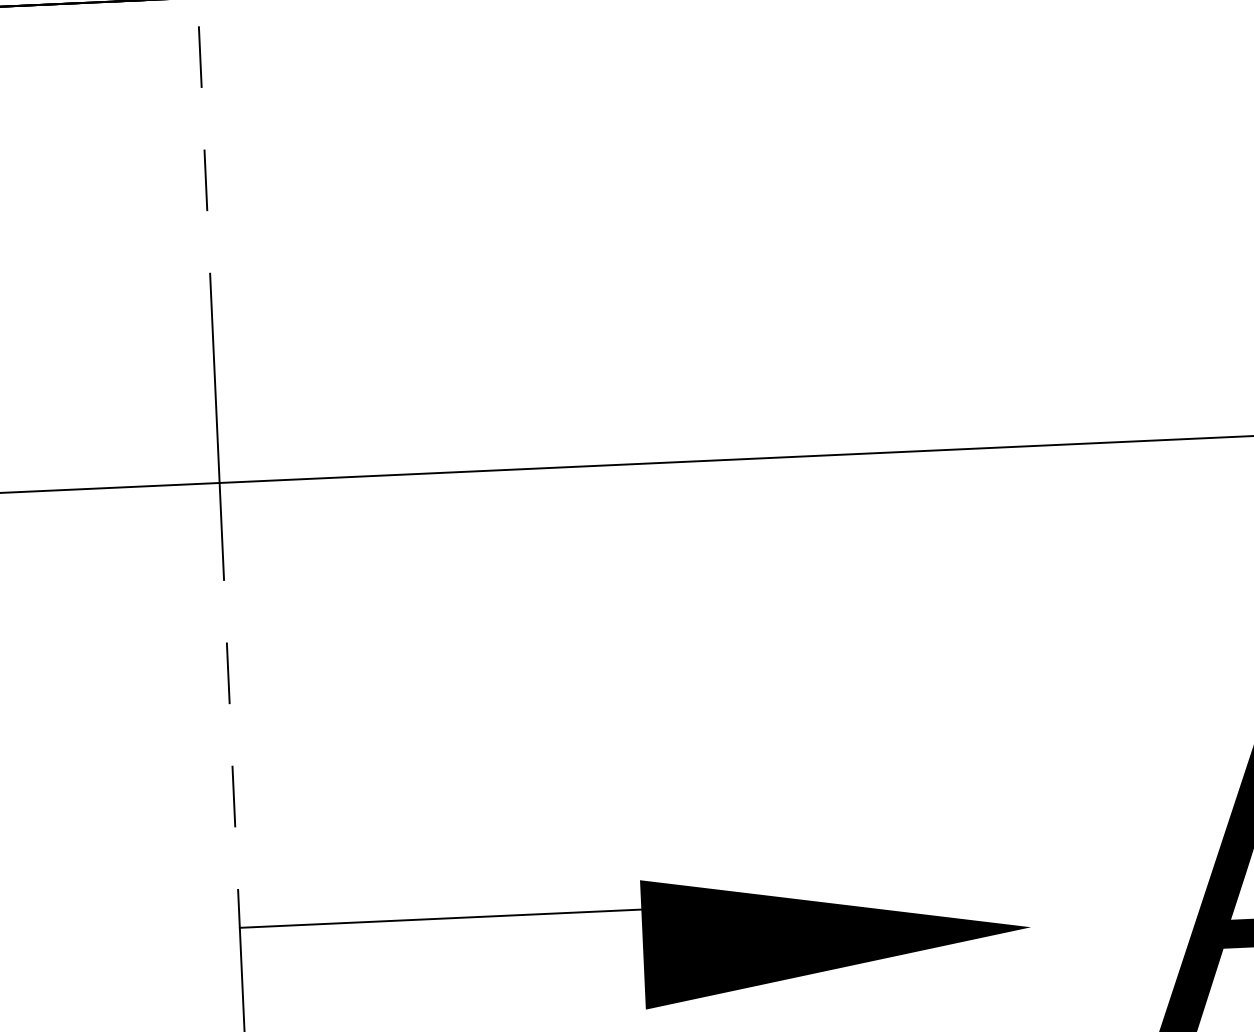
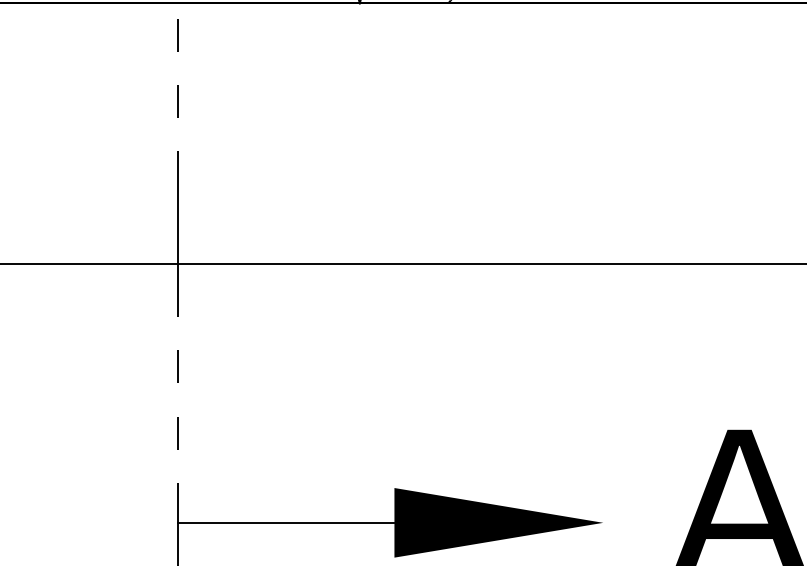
line: (440, 918) -> (286, 522), moved

